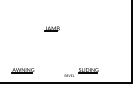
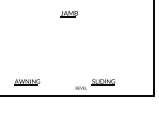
part: (51, 28) -> (68, 13), moved

